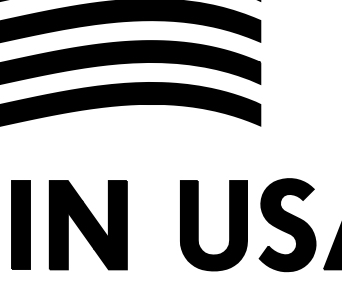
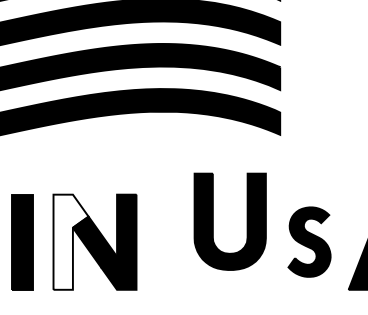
fill: (65, 224) -> (70, 241), removed
part: (287, 224) -> (309, 241), size x0.7
part: (198, 225) -> (213, 221), moved

